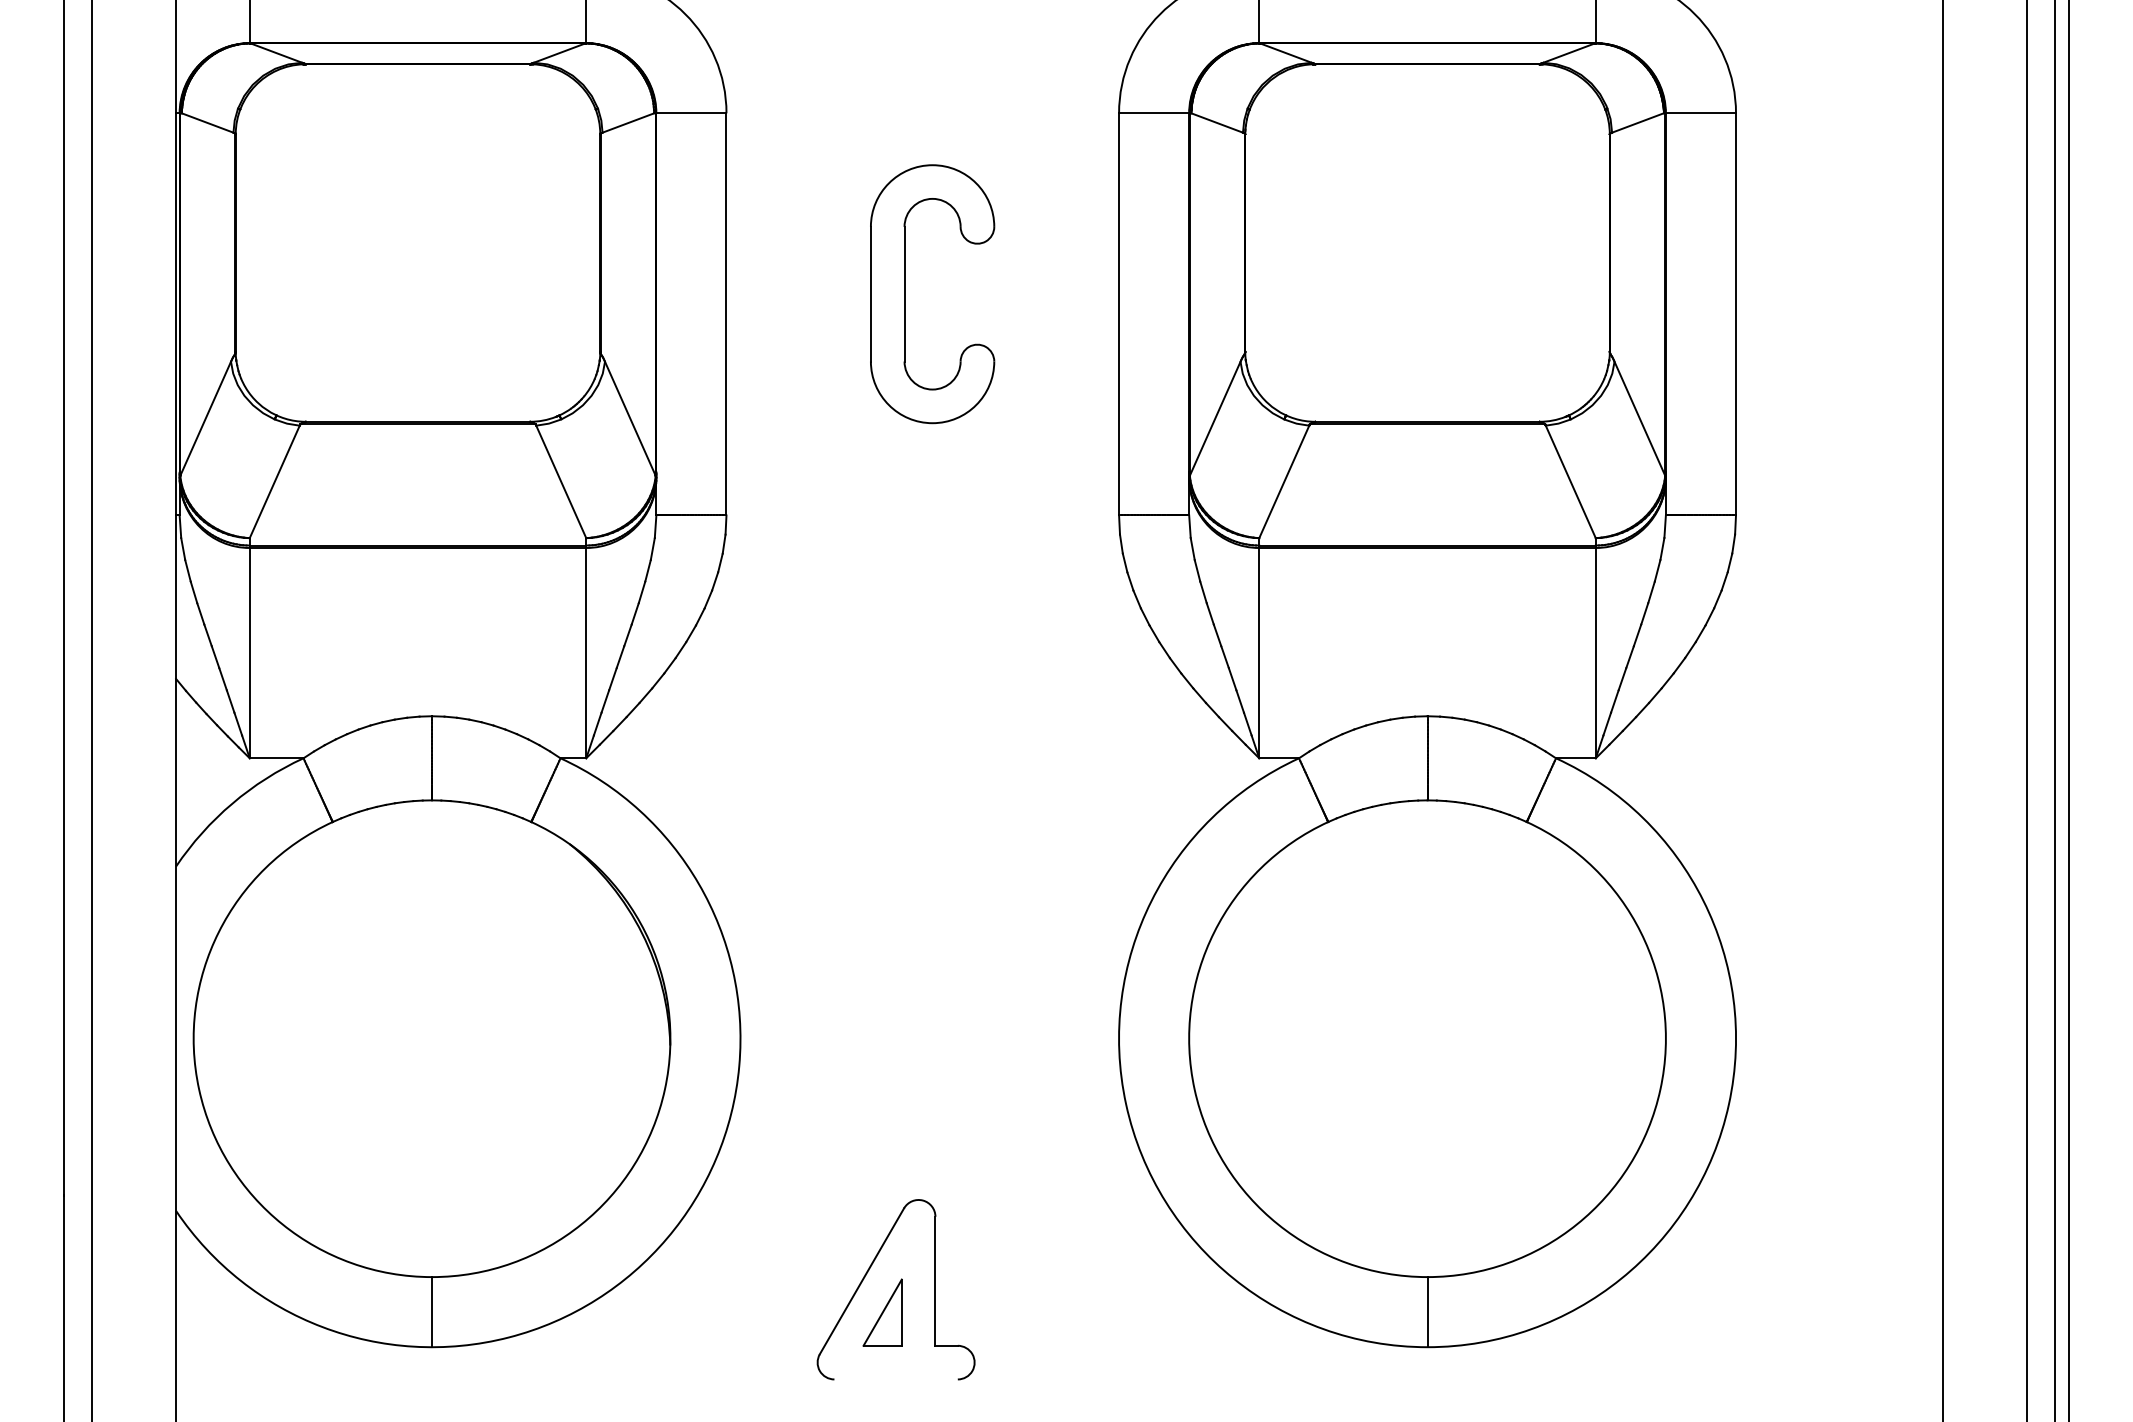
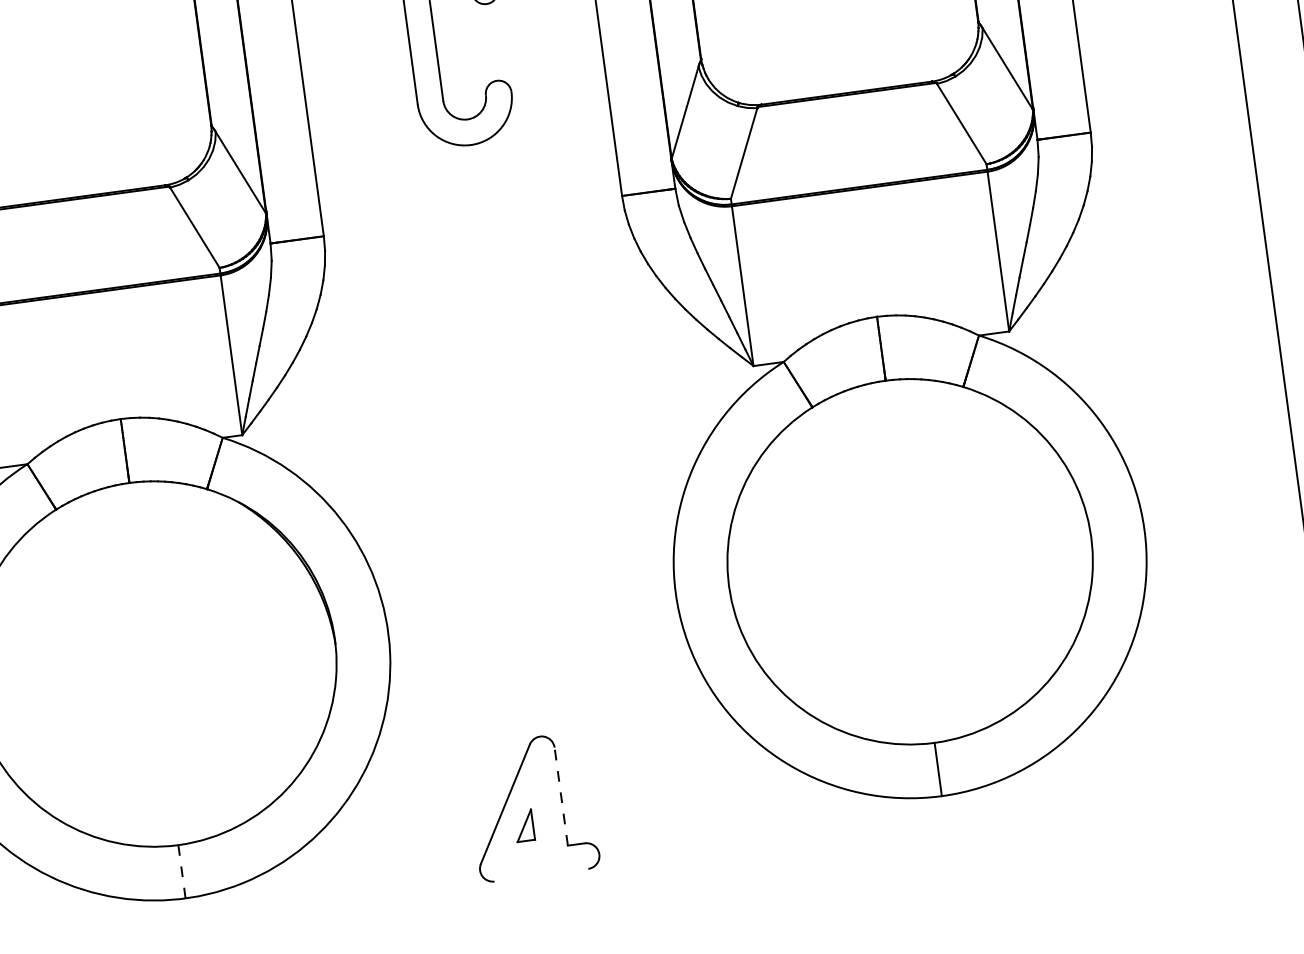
line: (935, 1280) -> (561, 796), solid -> dashed
line: (432, 1311) -> (182, 871), solid -> dashed
part: (882, 1312) -> (524, 825), size x0.6

